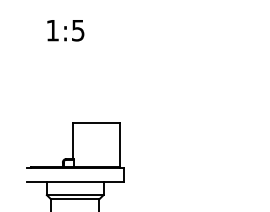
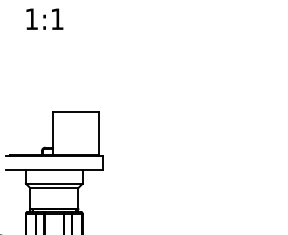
text: (78, 30) -> (57, 19), 1:5 -> 1:1

